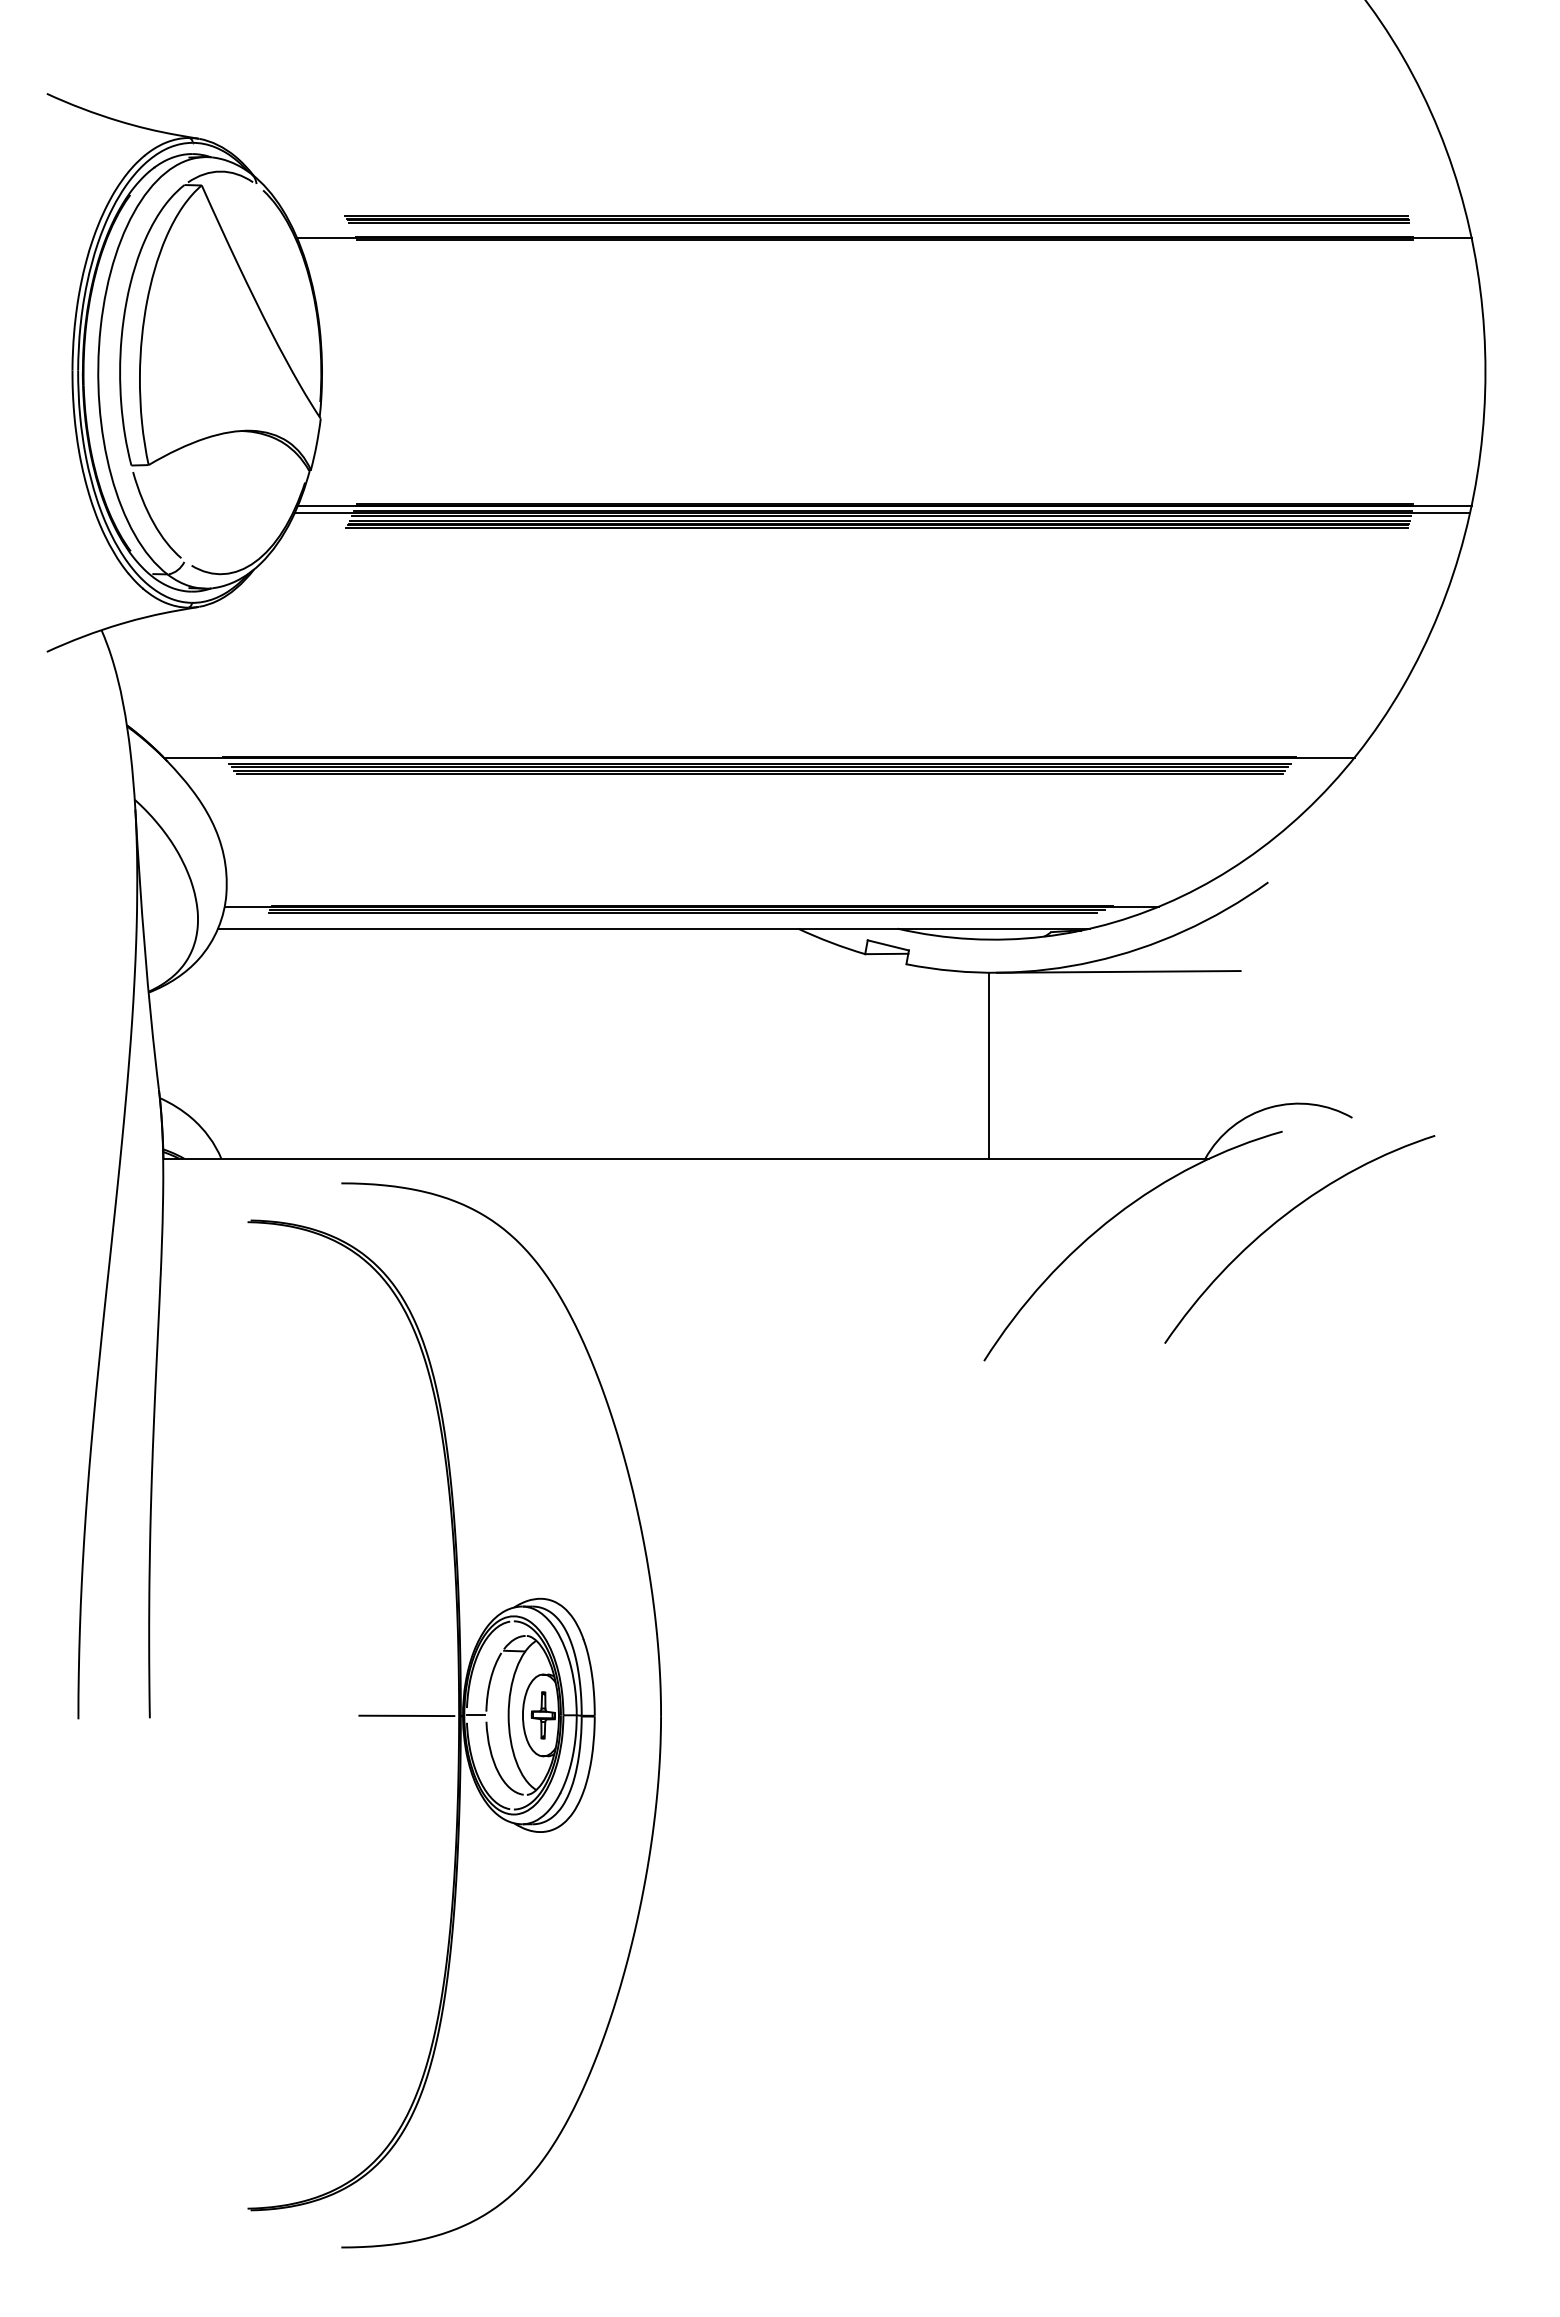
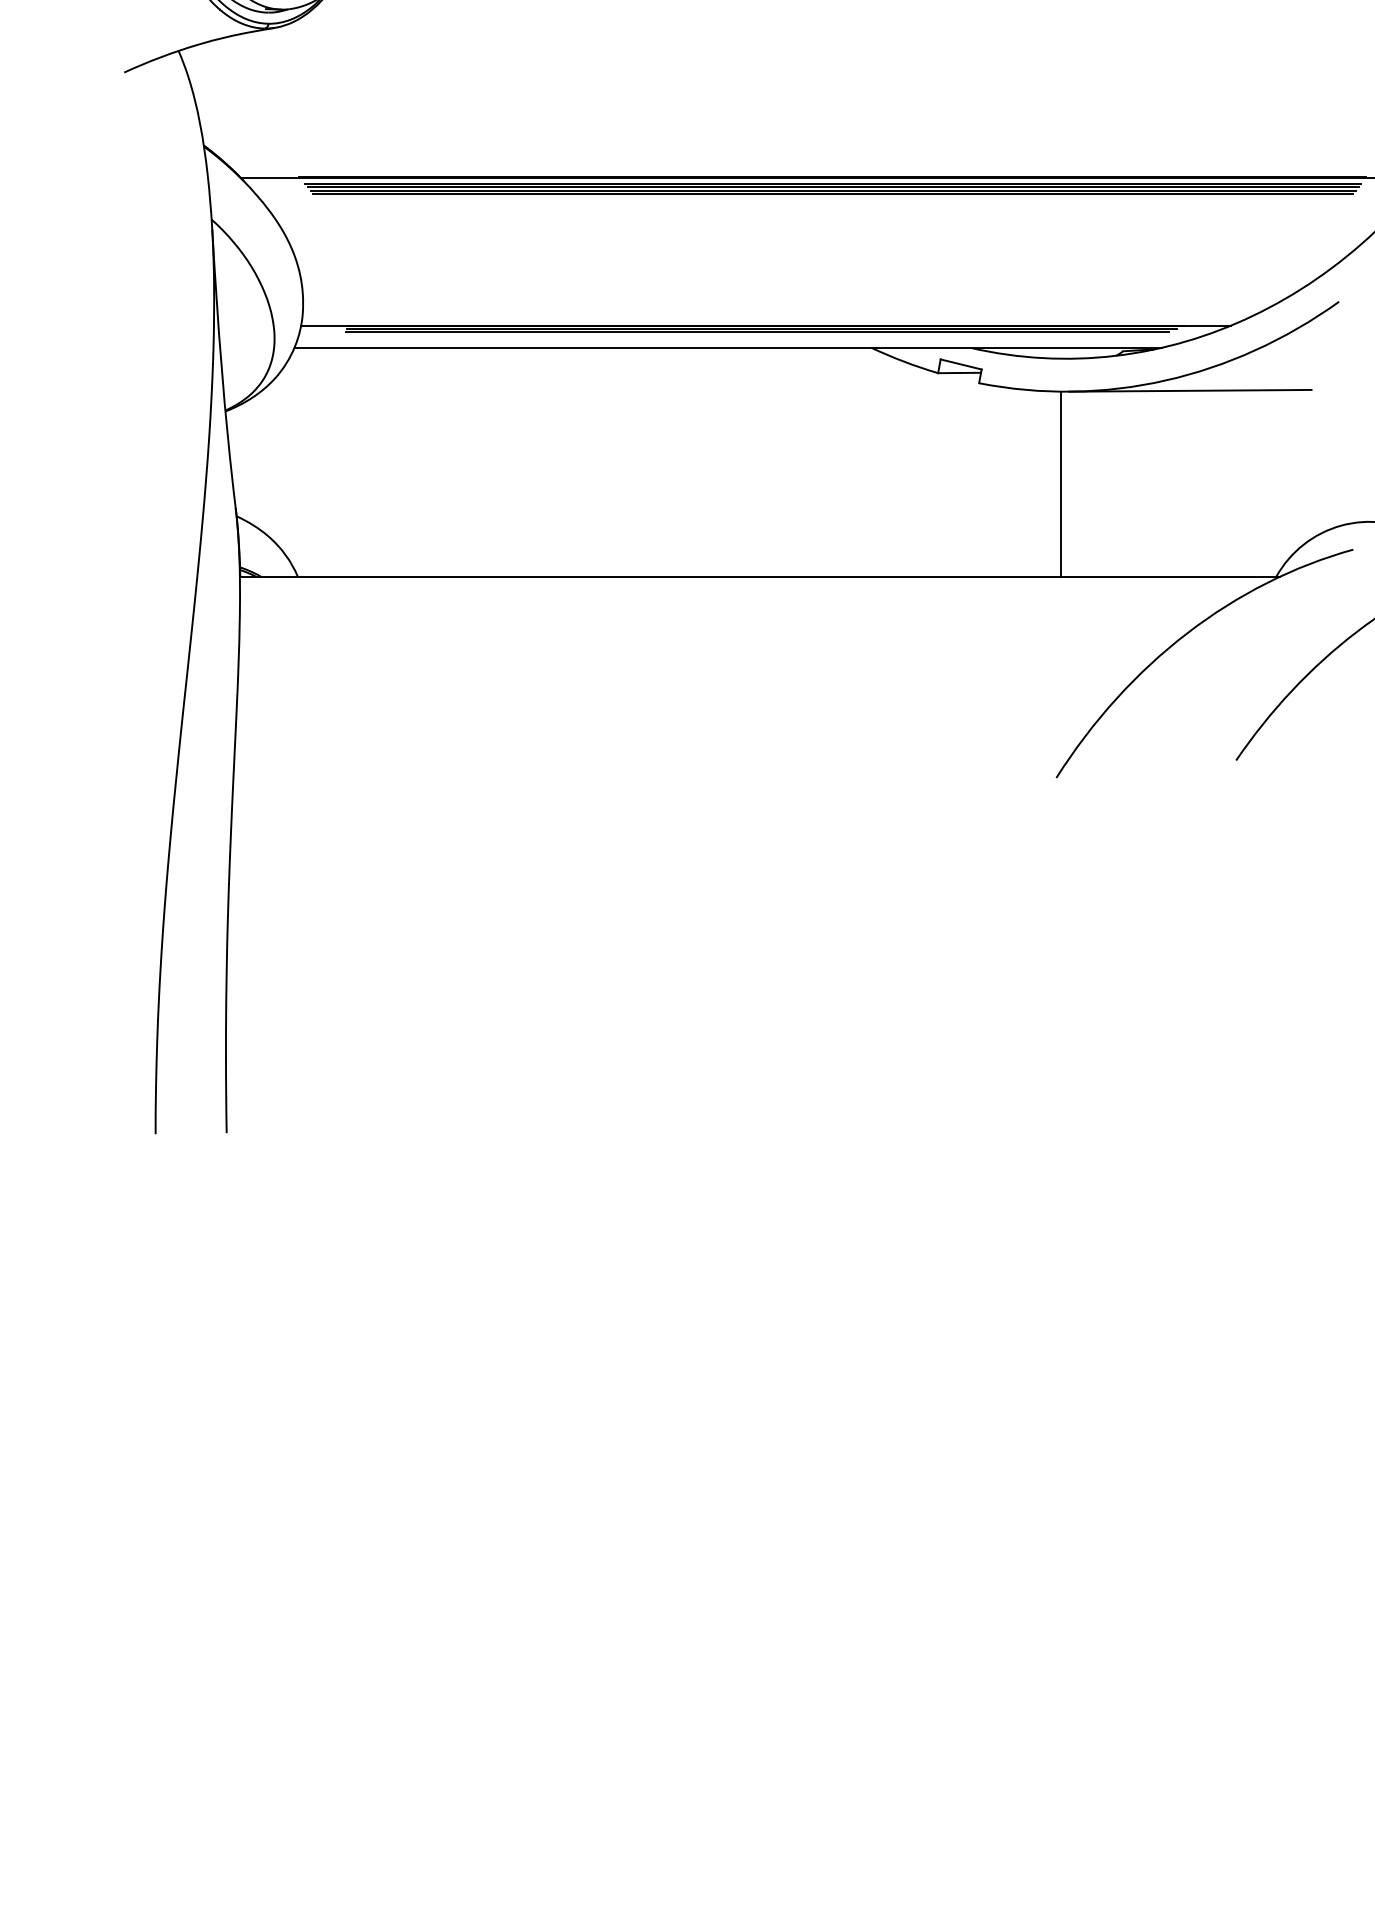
part: (454, 1715) -> (529, 1130), removed

